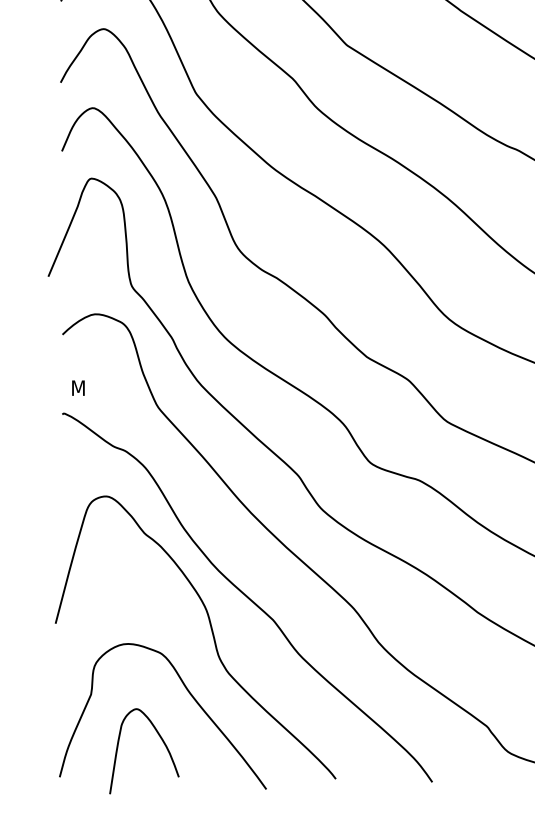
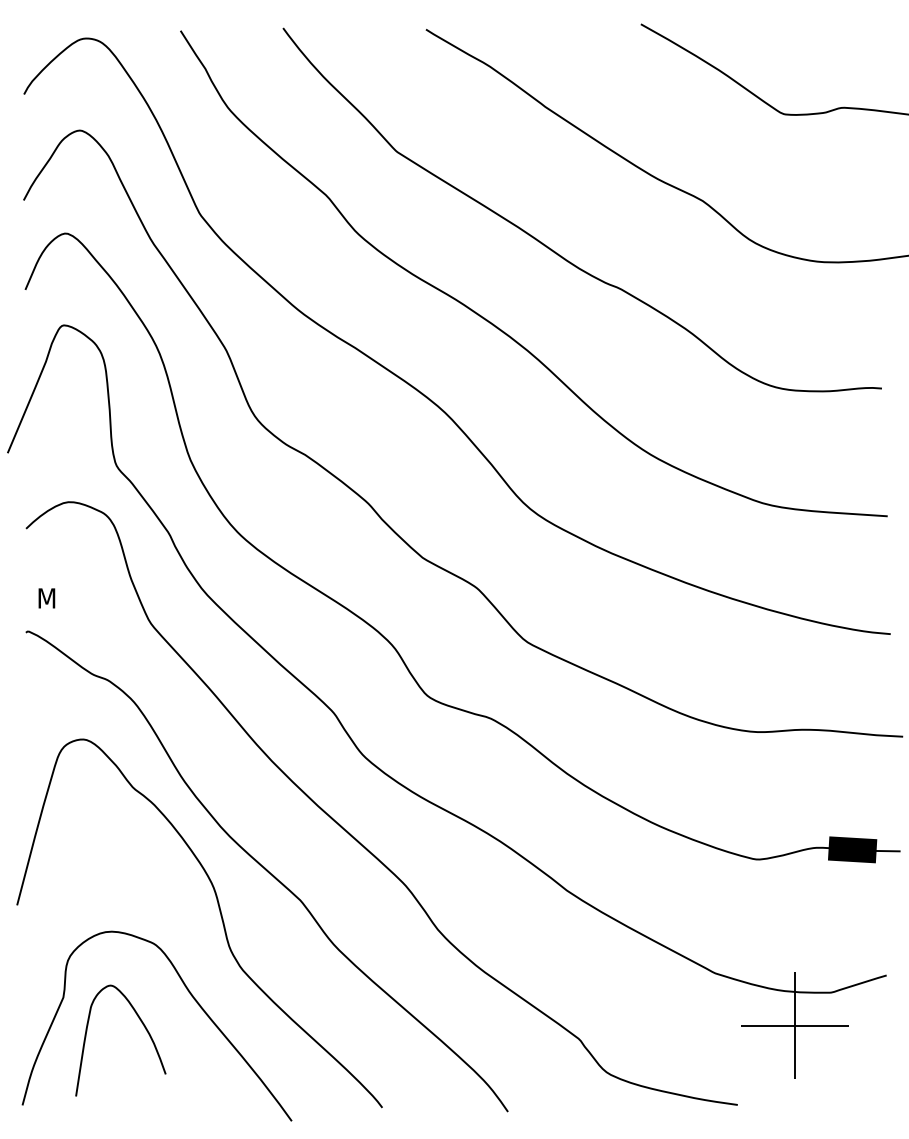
curve: (161, 740) -> (143, 1026), moved

